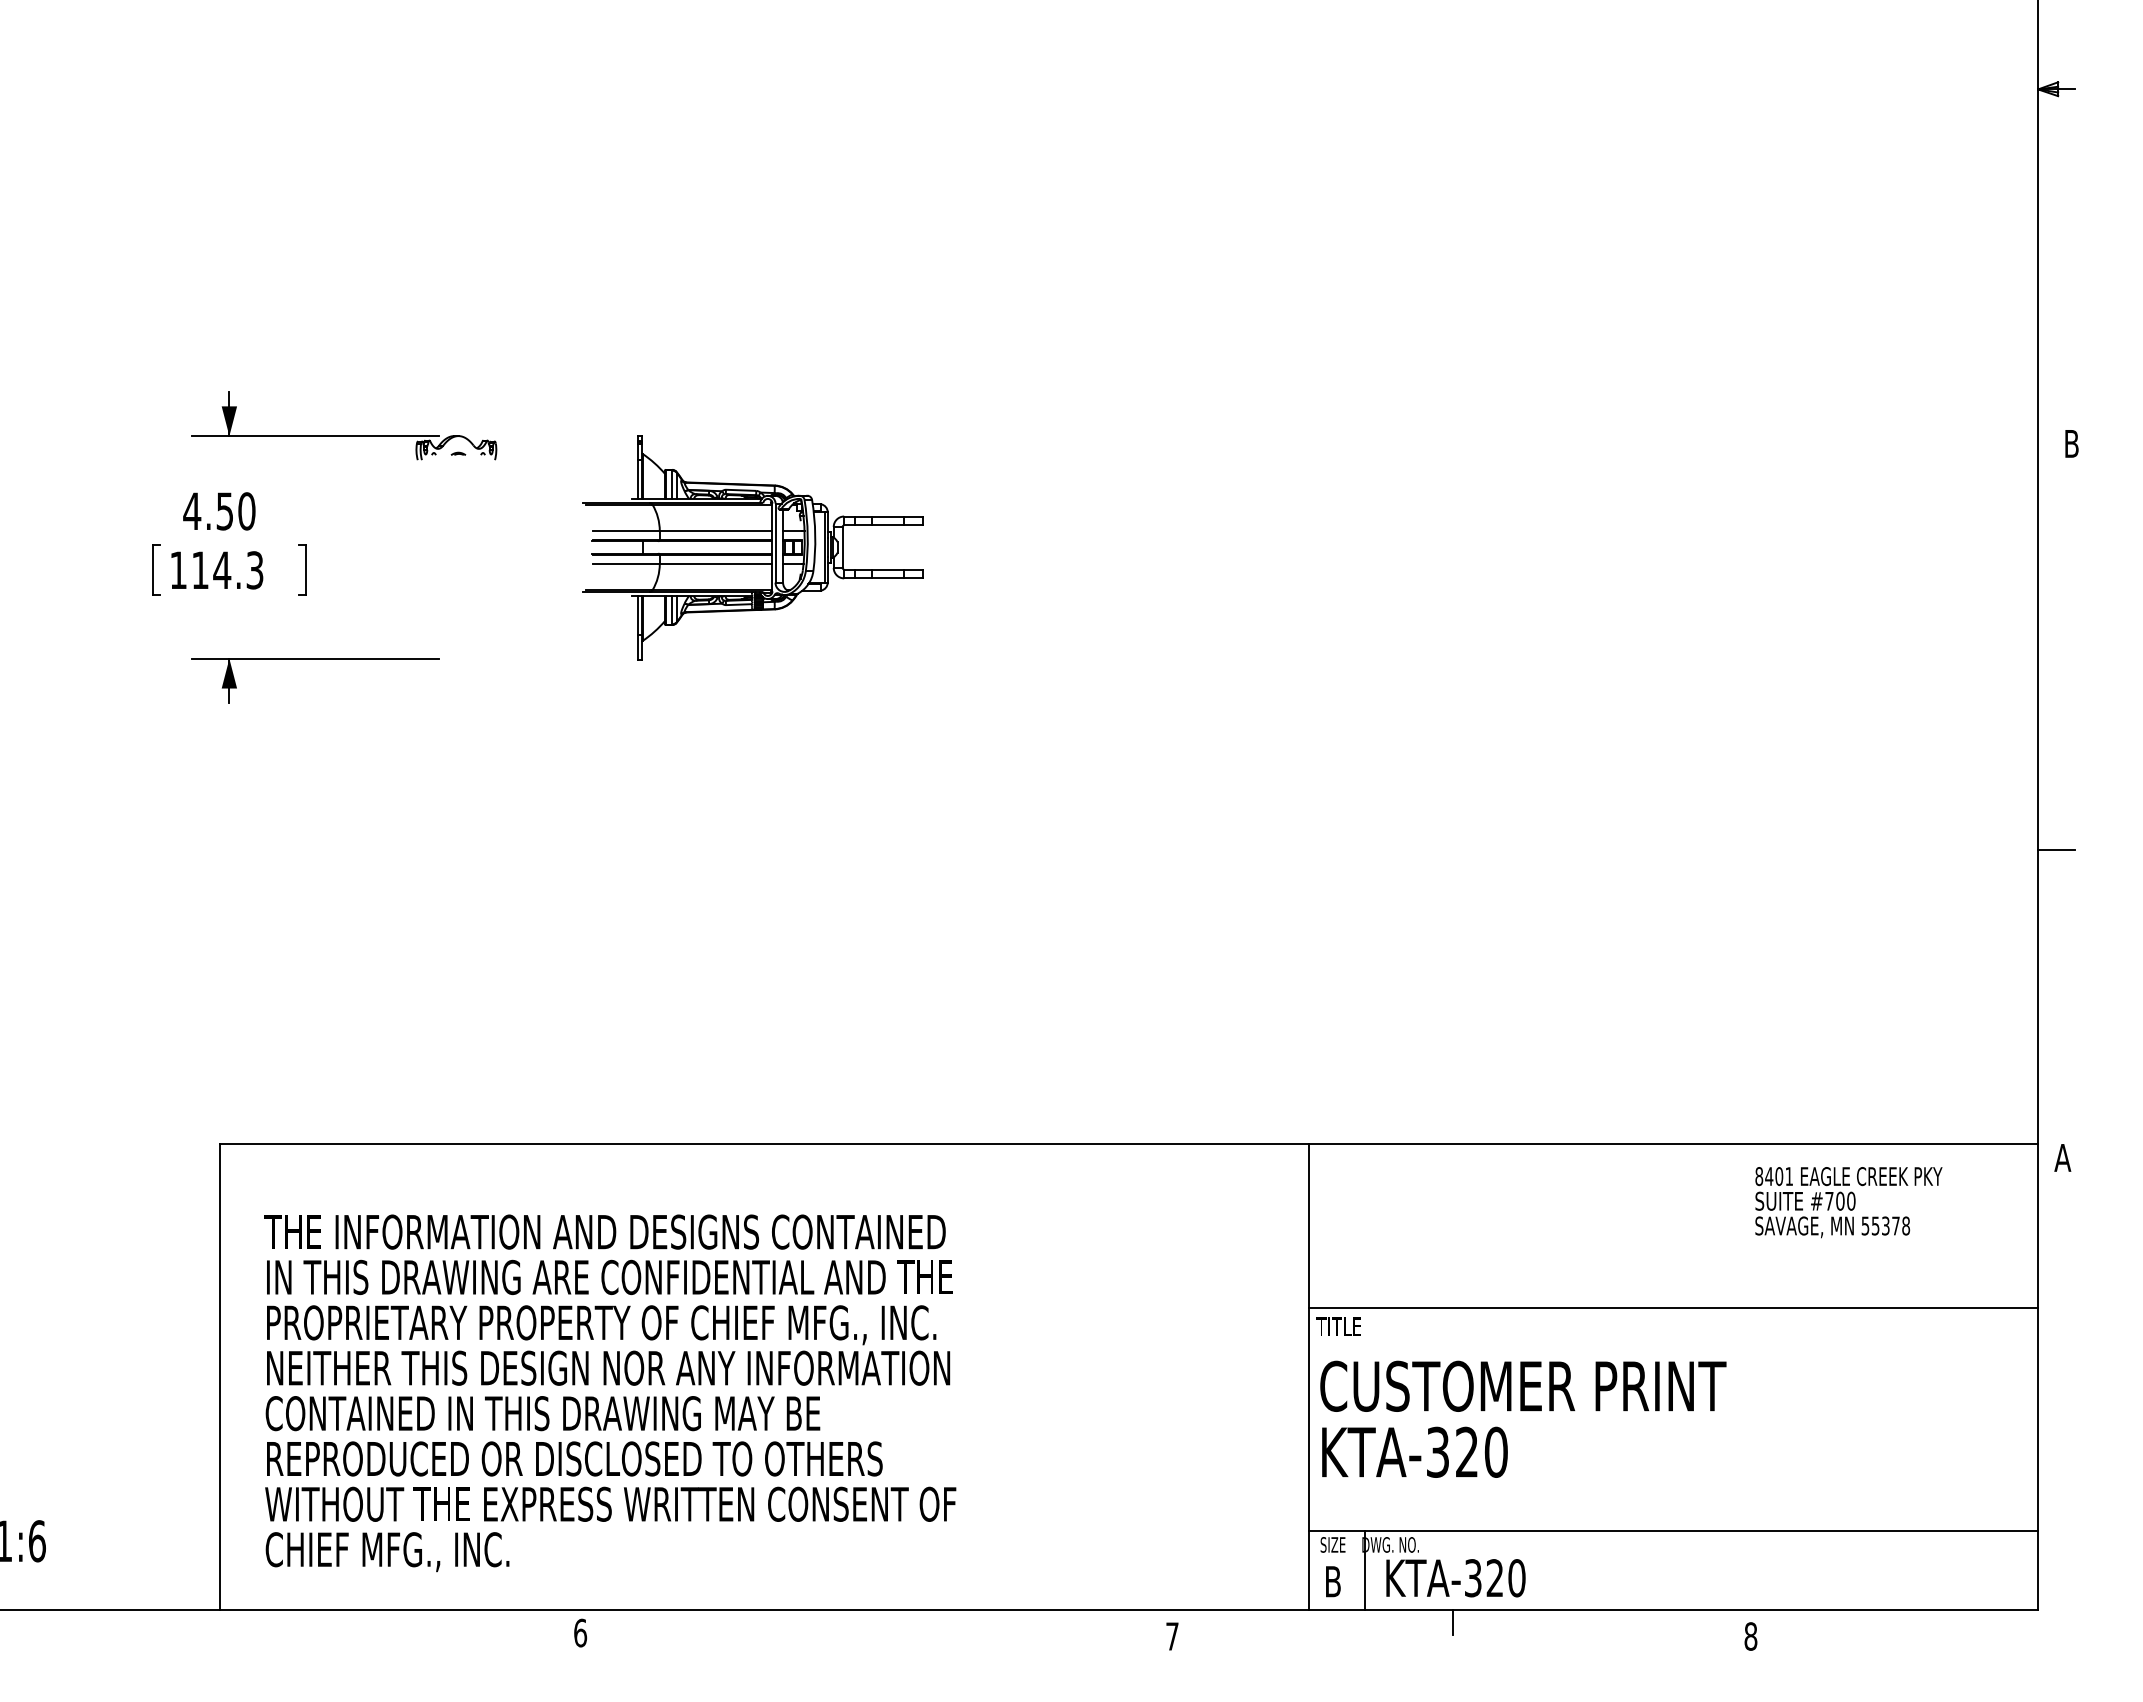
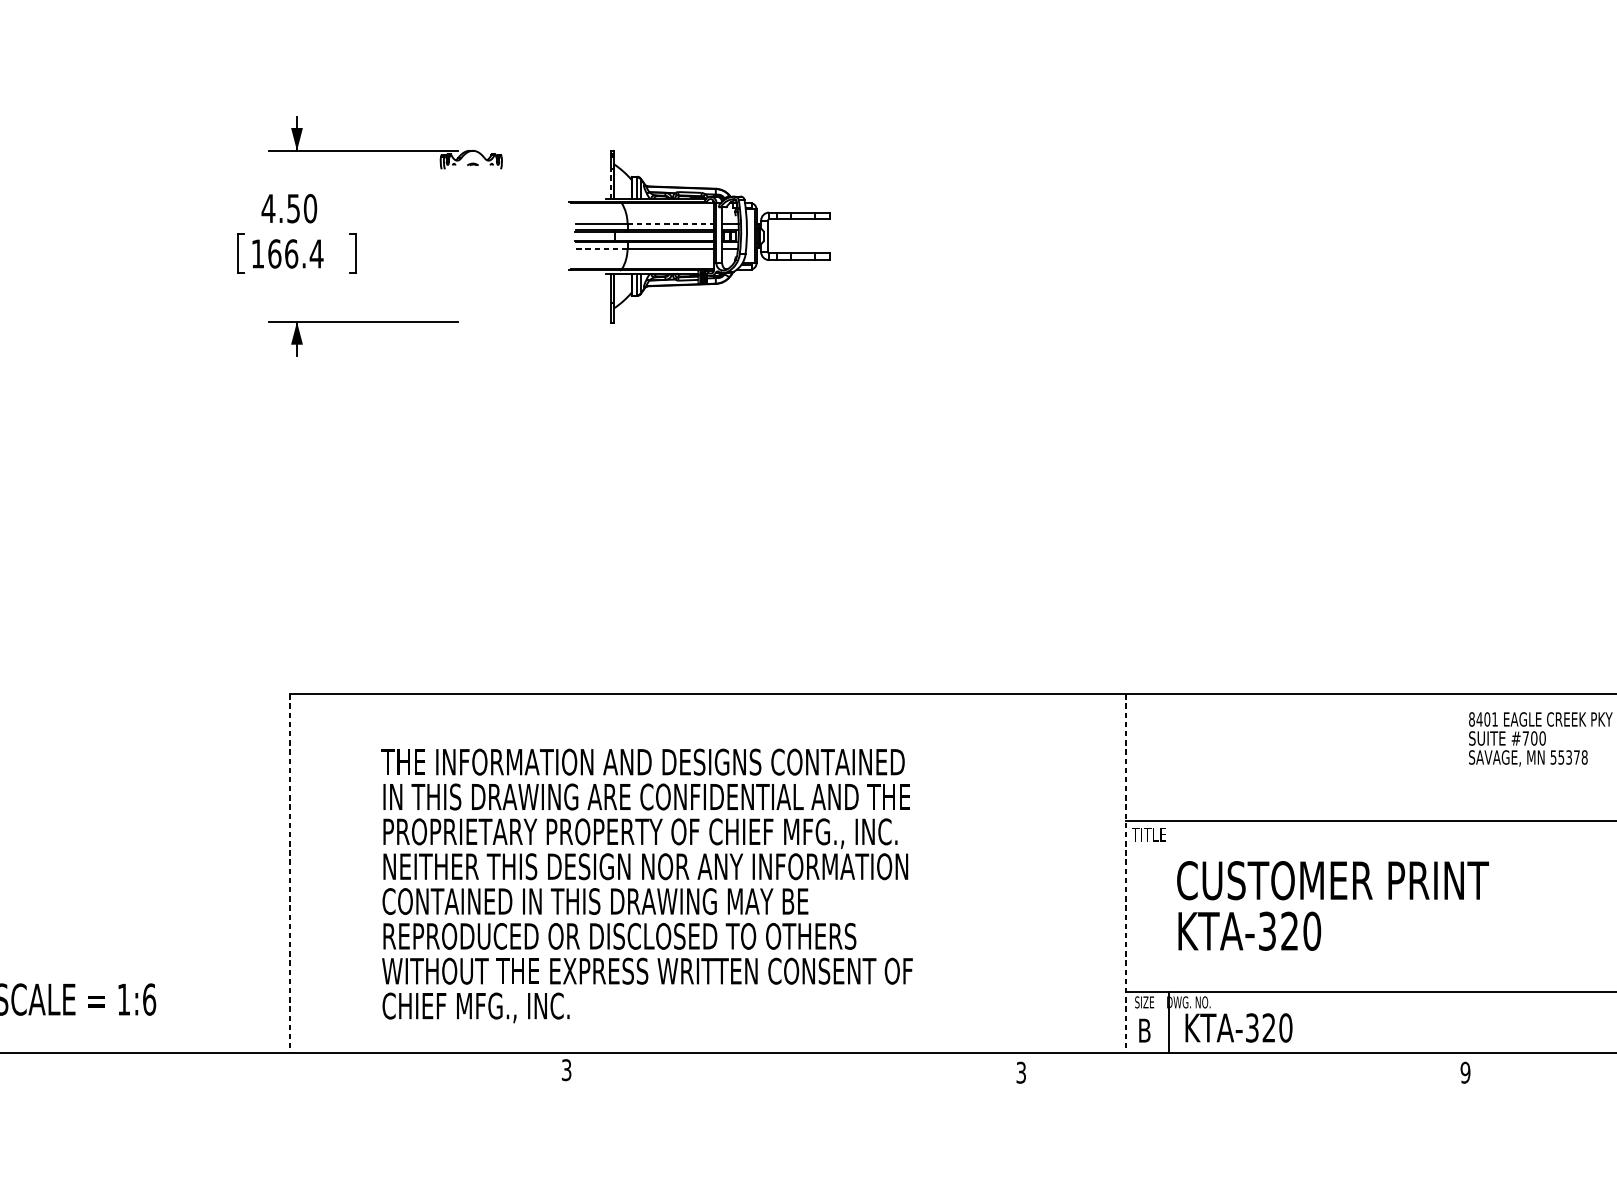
line: (637, 479) -> (610, 184), solid -> dashed
line: (716, 531) -> (671, 224), solid -> dashed
line: (626, 563) -> (601, 248), solid -> dashed
text: (228, 570) -> (296, 254), 114.3 -> 166.4
line: (220, 1377) -> (290, 873), solid -> dashed
line: (1309, 1377) -> (1126, 873), solid -> dashed
text: (610, 1393) -> (647, 886), moved
text: (1523, 1418) -> (1333, 905), moved
line: (1453, 1622) -> (1237, 1061), removed
text: (580, 1632) -> (566, 1069), 6 -> 3
text: (1172, 1636) -> (1021, 1072), 7 -> 3
text: (1750, 1636) -> (1465, 1072), 8 -> 9

